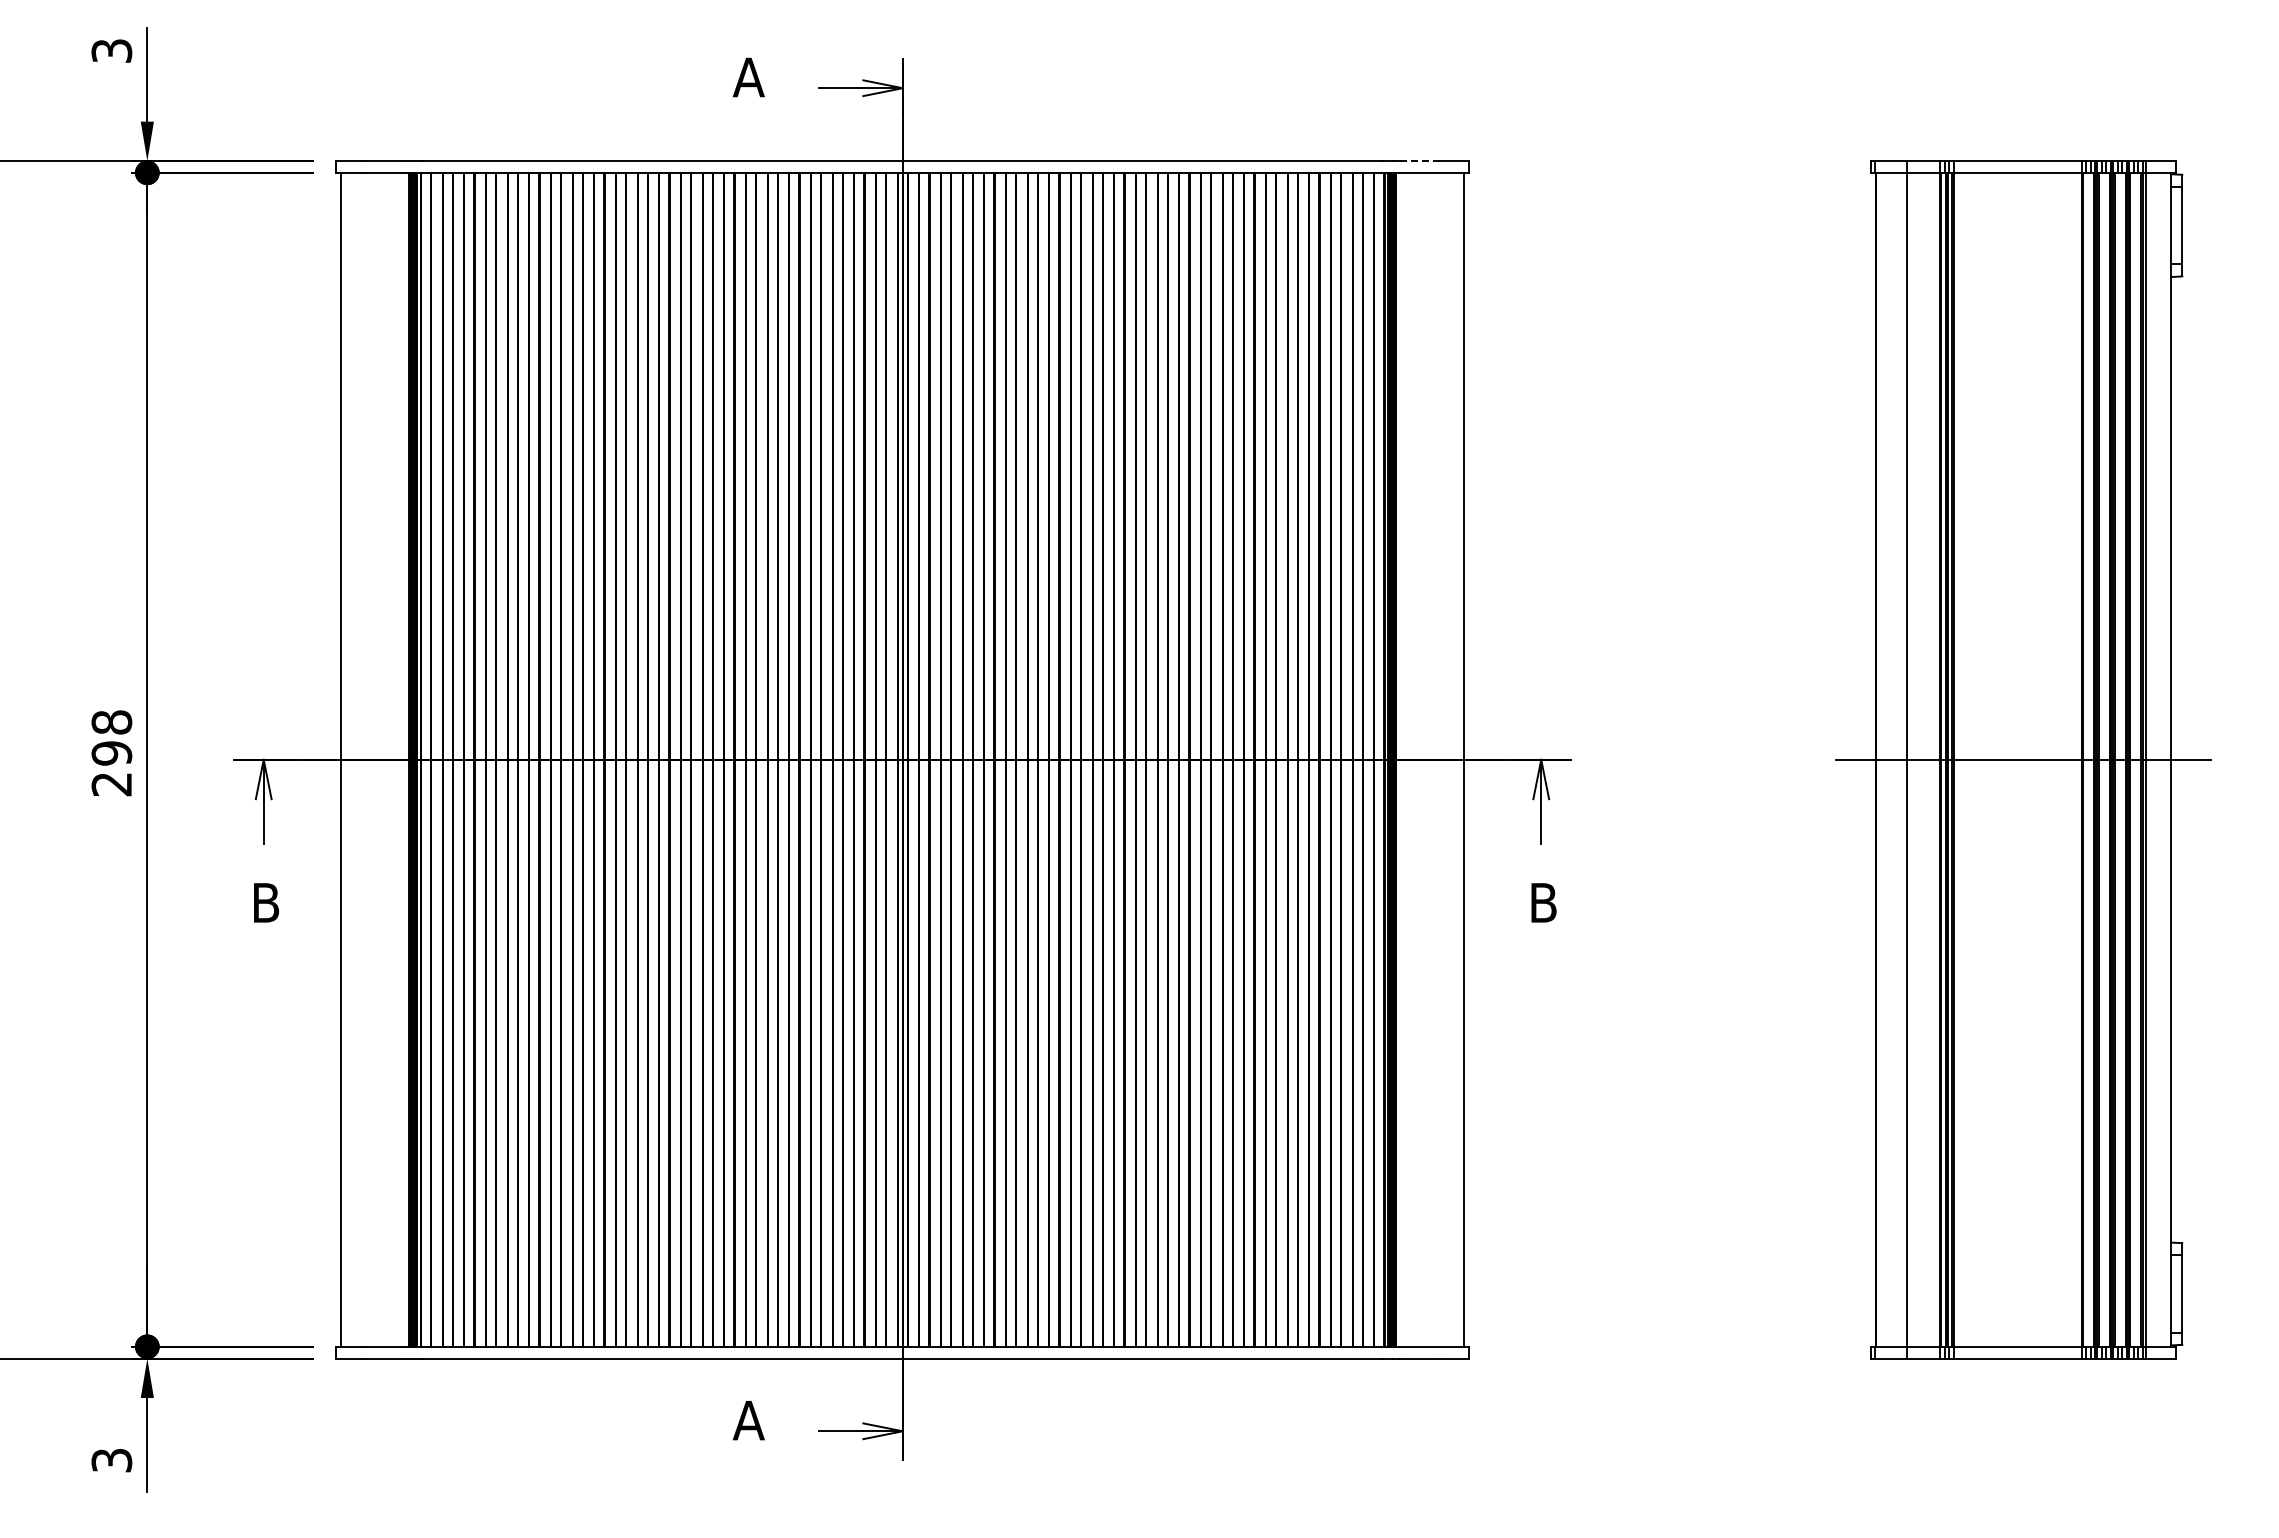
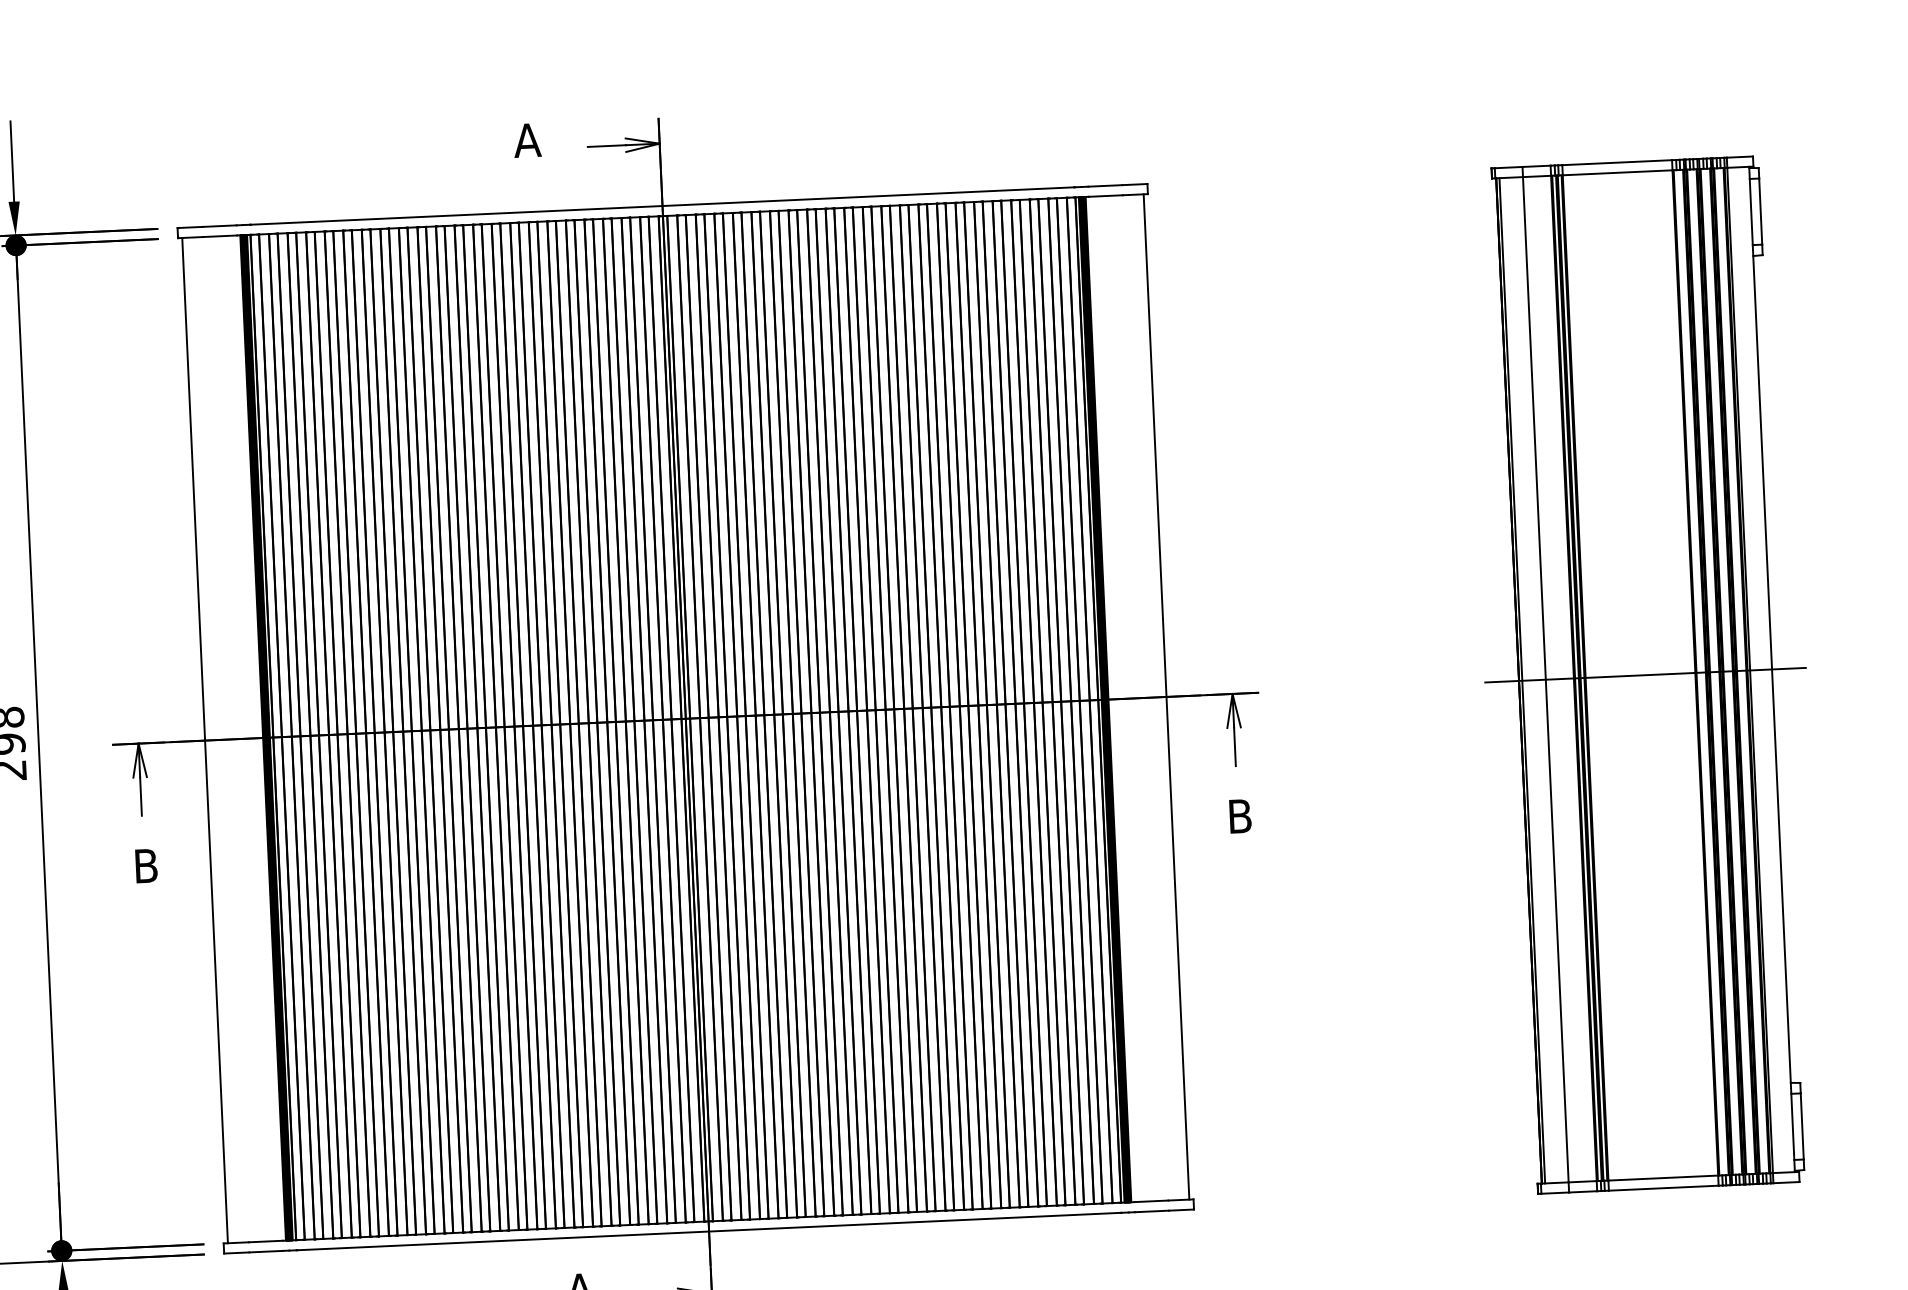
line: (1419, 161) -> (1105, 186), dashed -> solid
line: (1879, 759) -> (1522, 680), added

